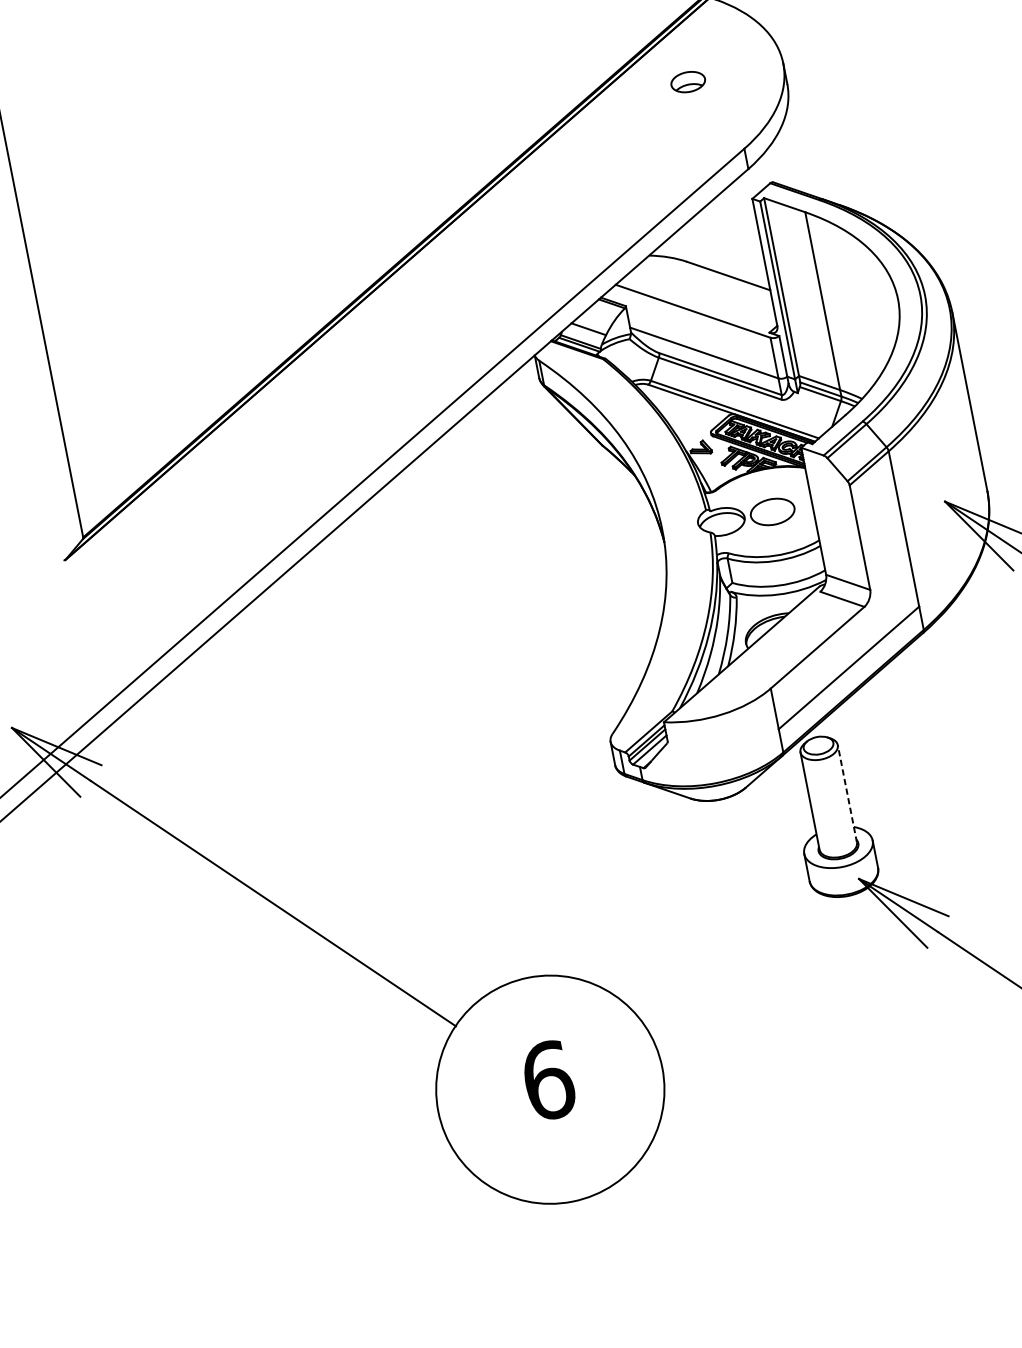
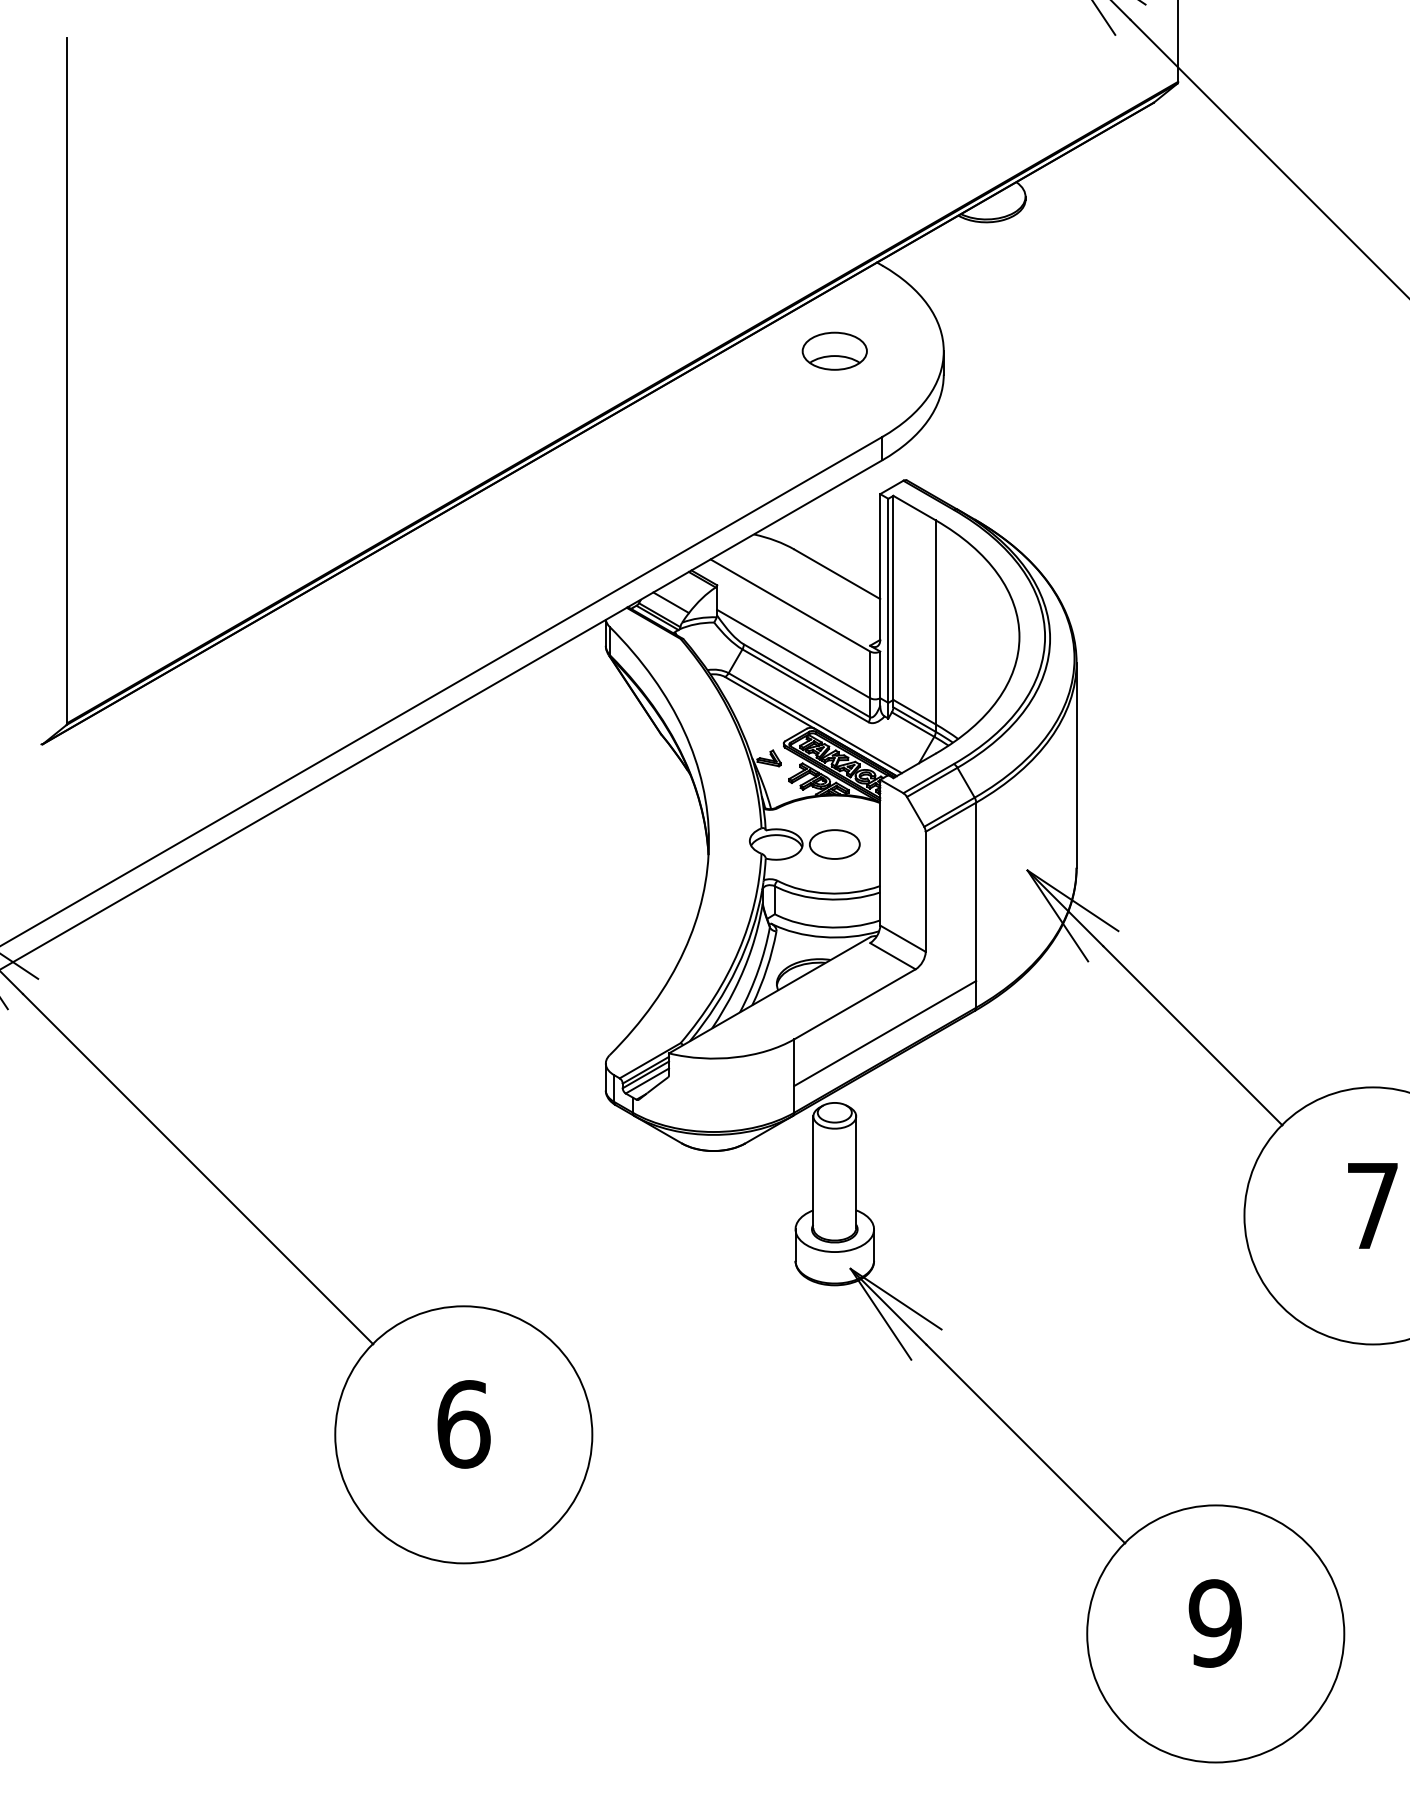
part: (687, 81) -> (834, 350), size x1.67
line: (847, 794) -> (856, 1172), dashed -> solid

